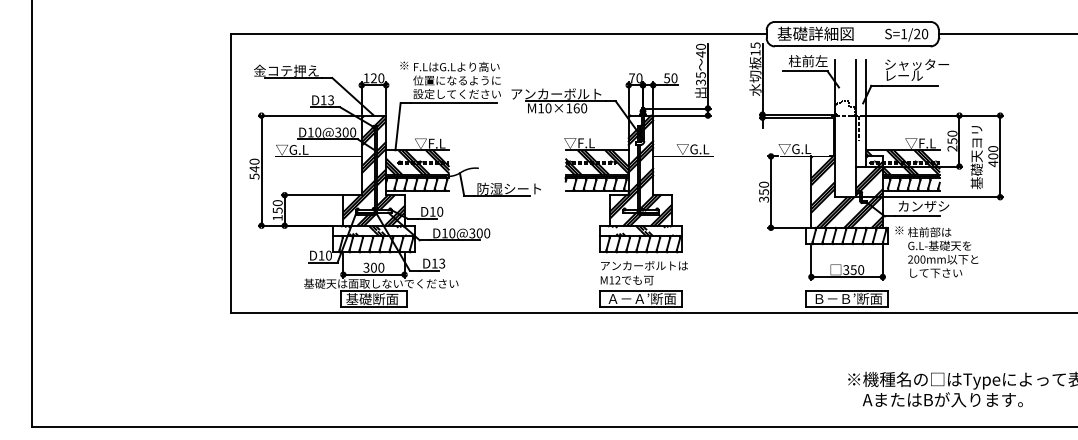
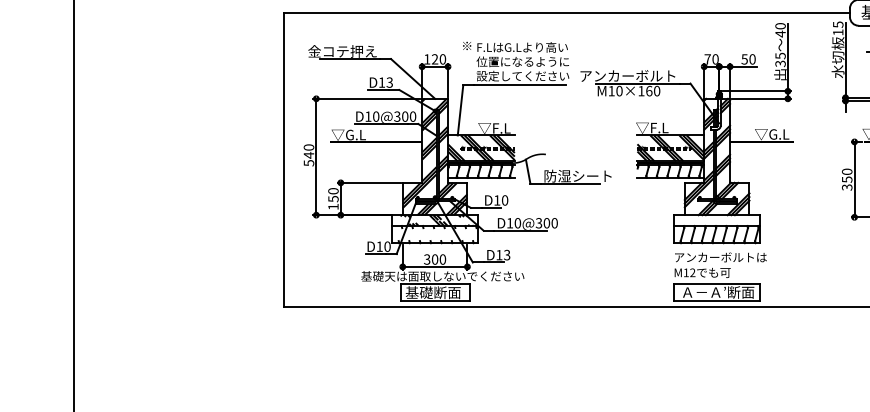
hatch: (644, 230) -> (720, 220), removed
hatch: (373, 243) -> (434, 233), removed

